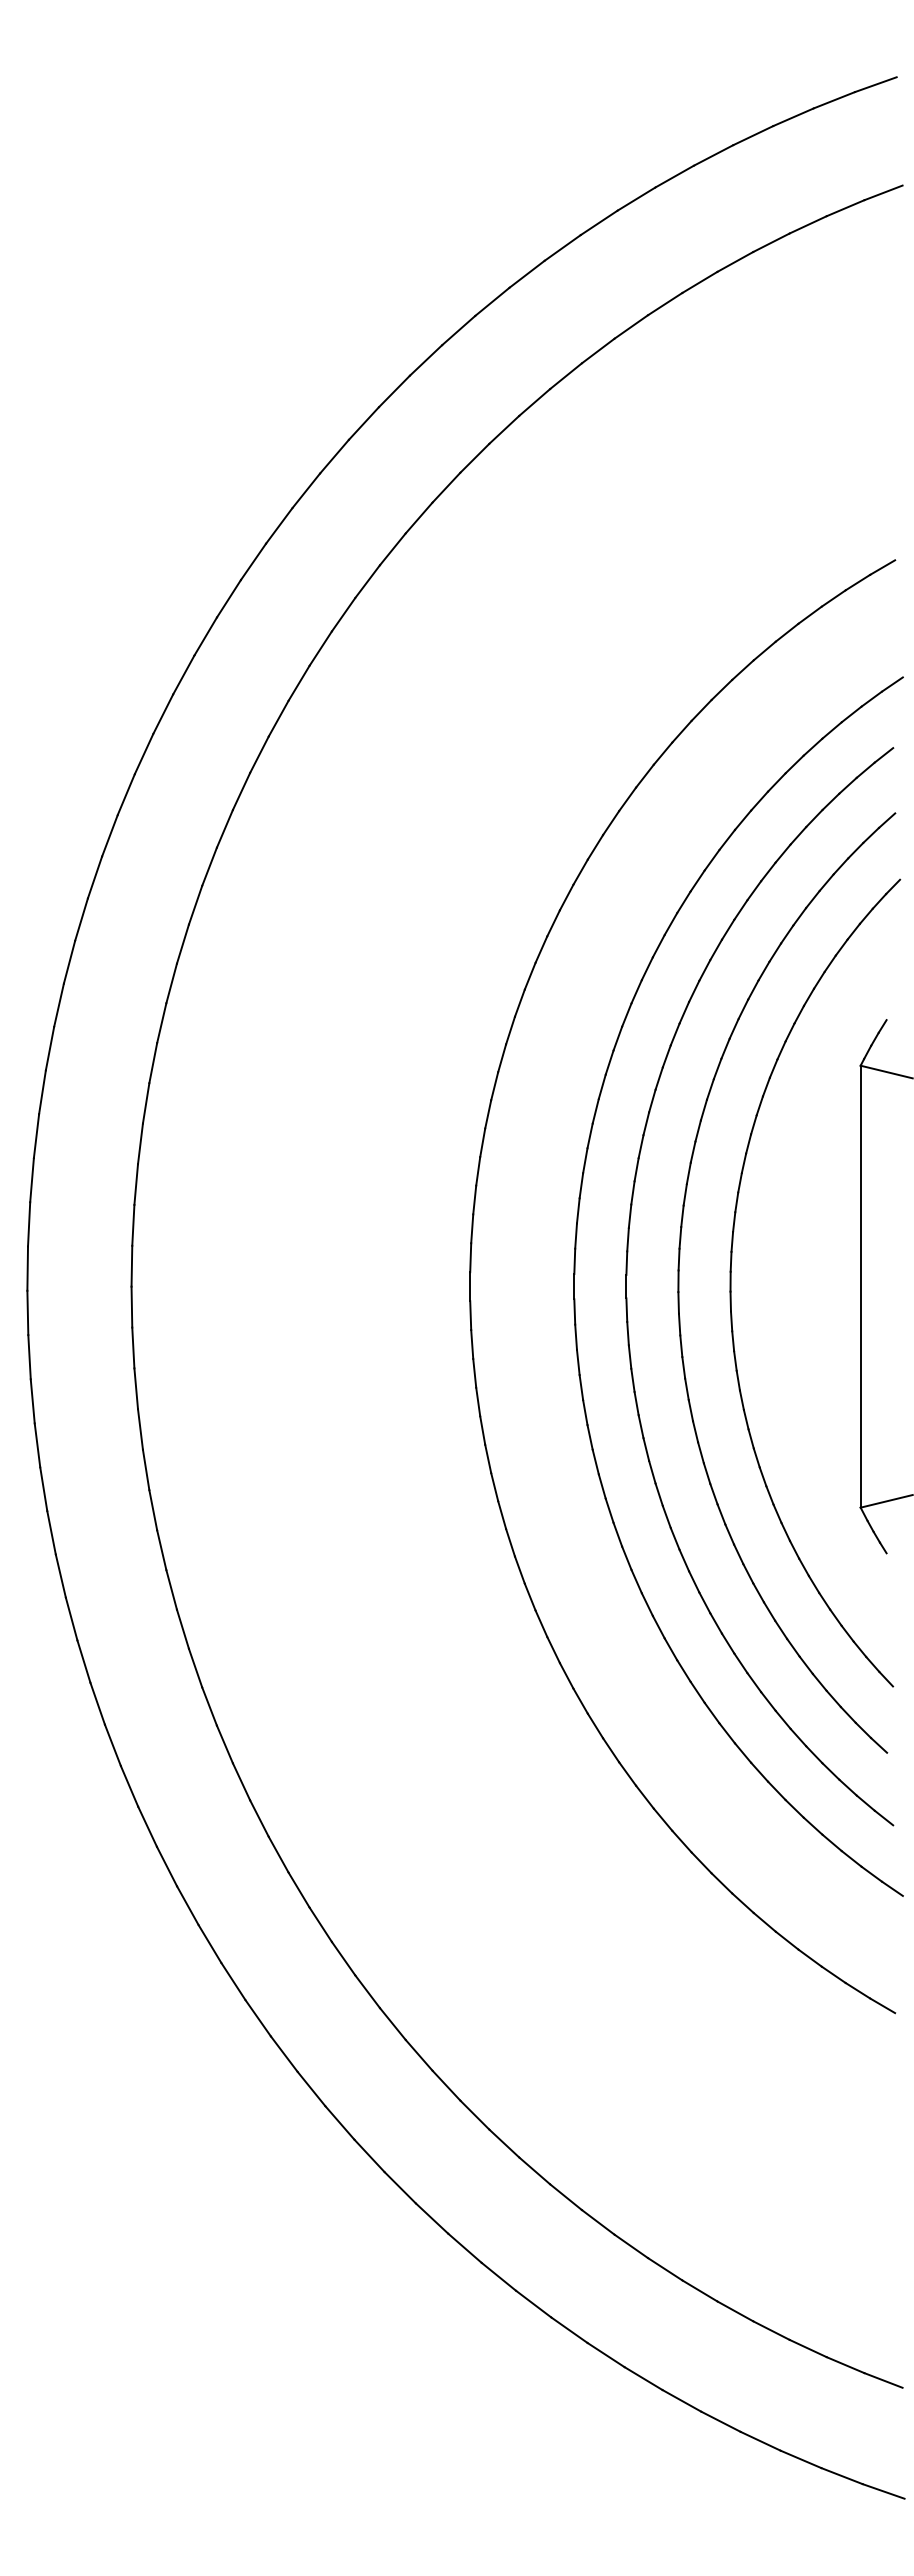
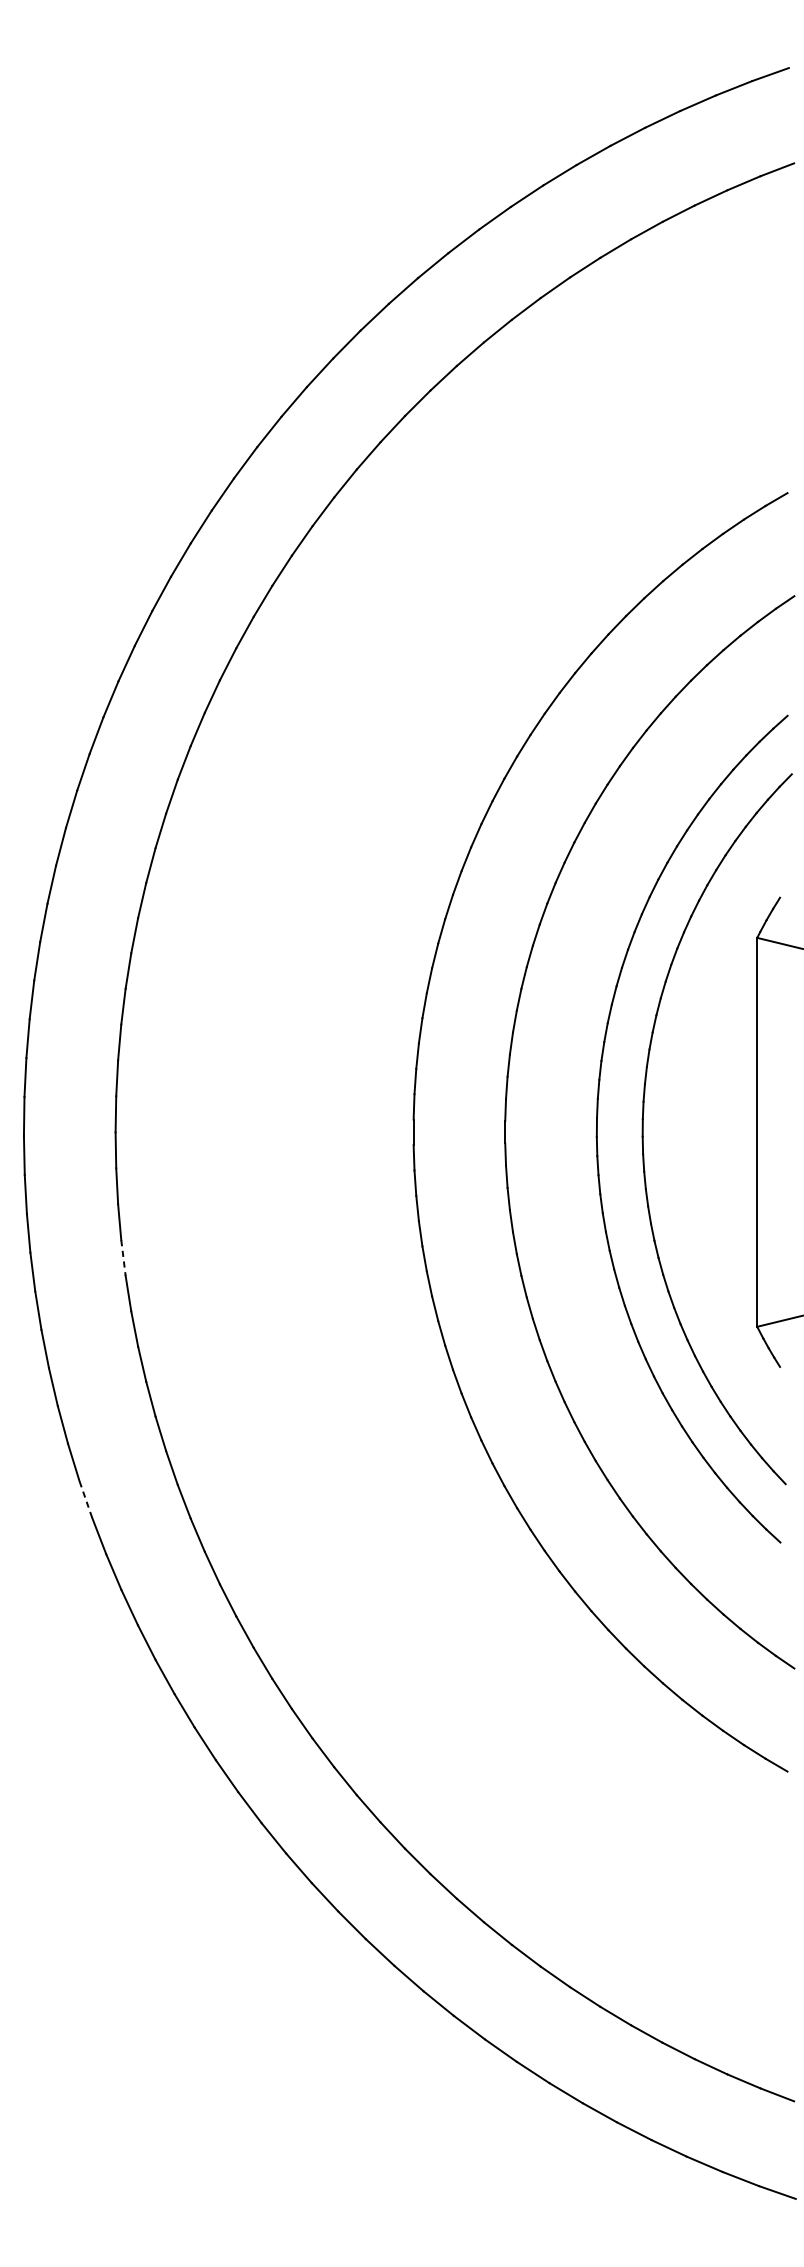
part: (627, 1275) -> (552, 1122), removed
line: (140, 1429) -> (123, 1258), solid -> dashed
line: (97, 1703) -> (85, 1499), solid -> dashed

